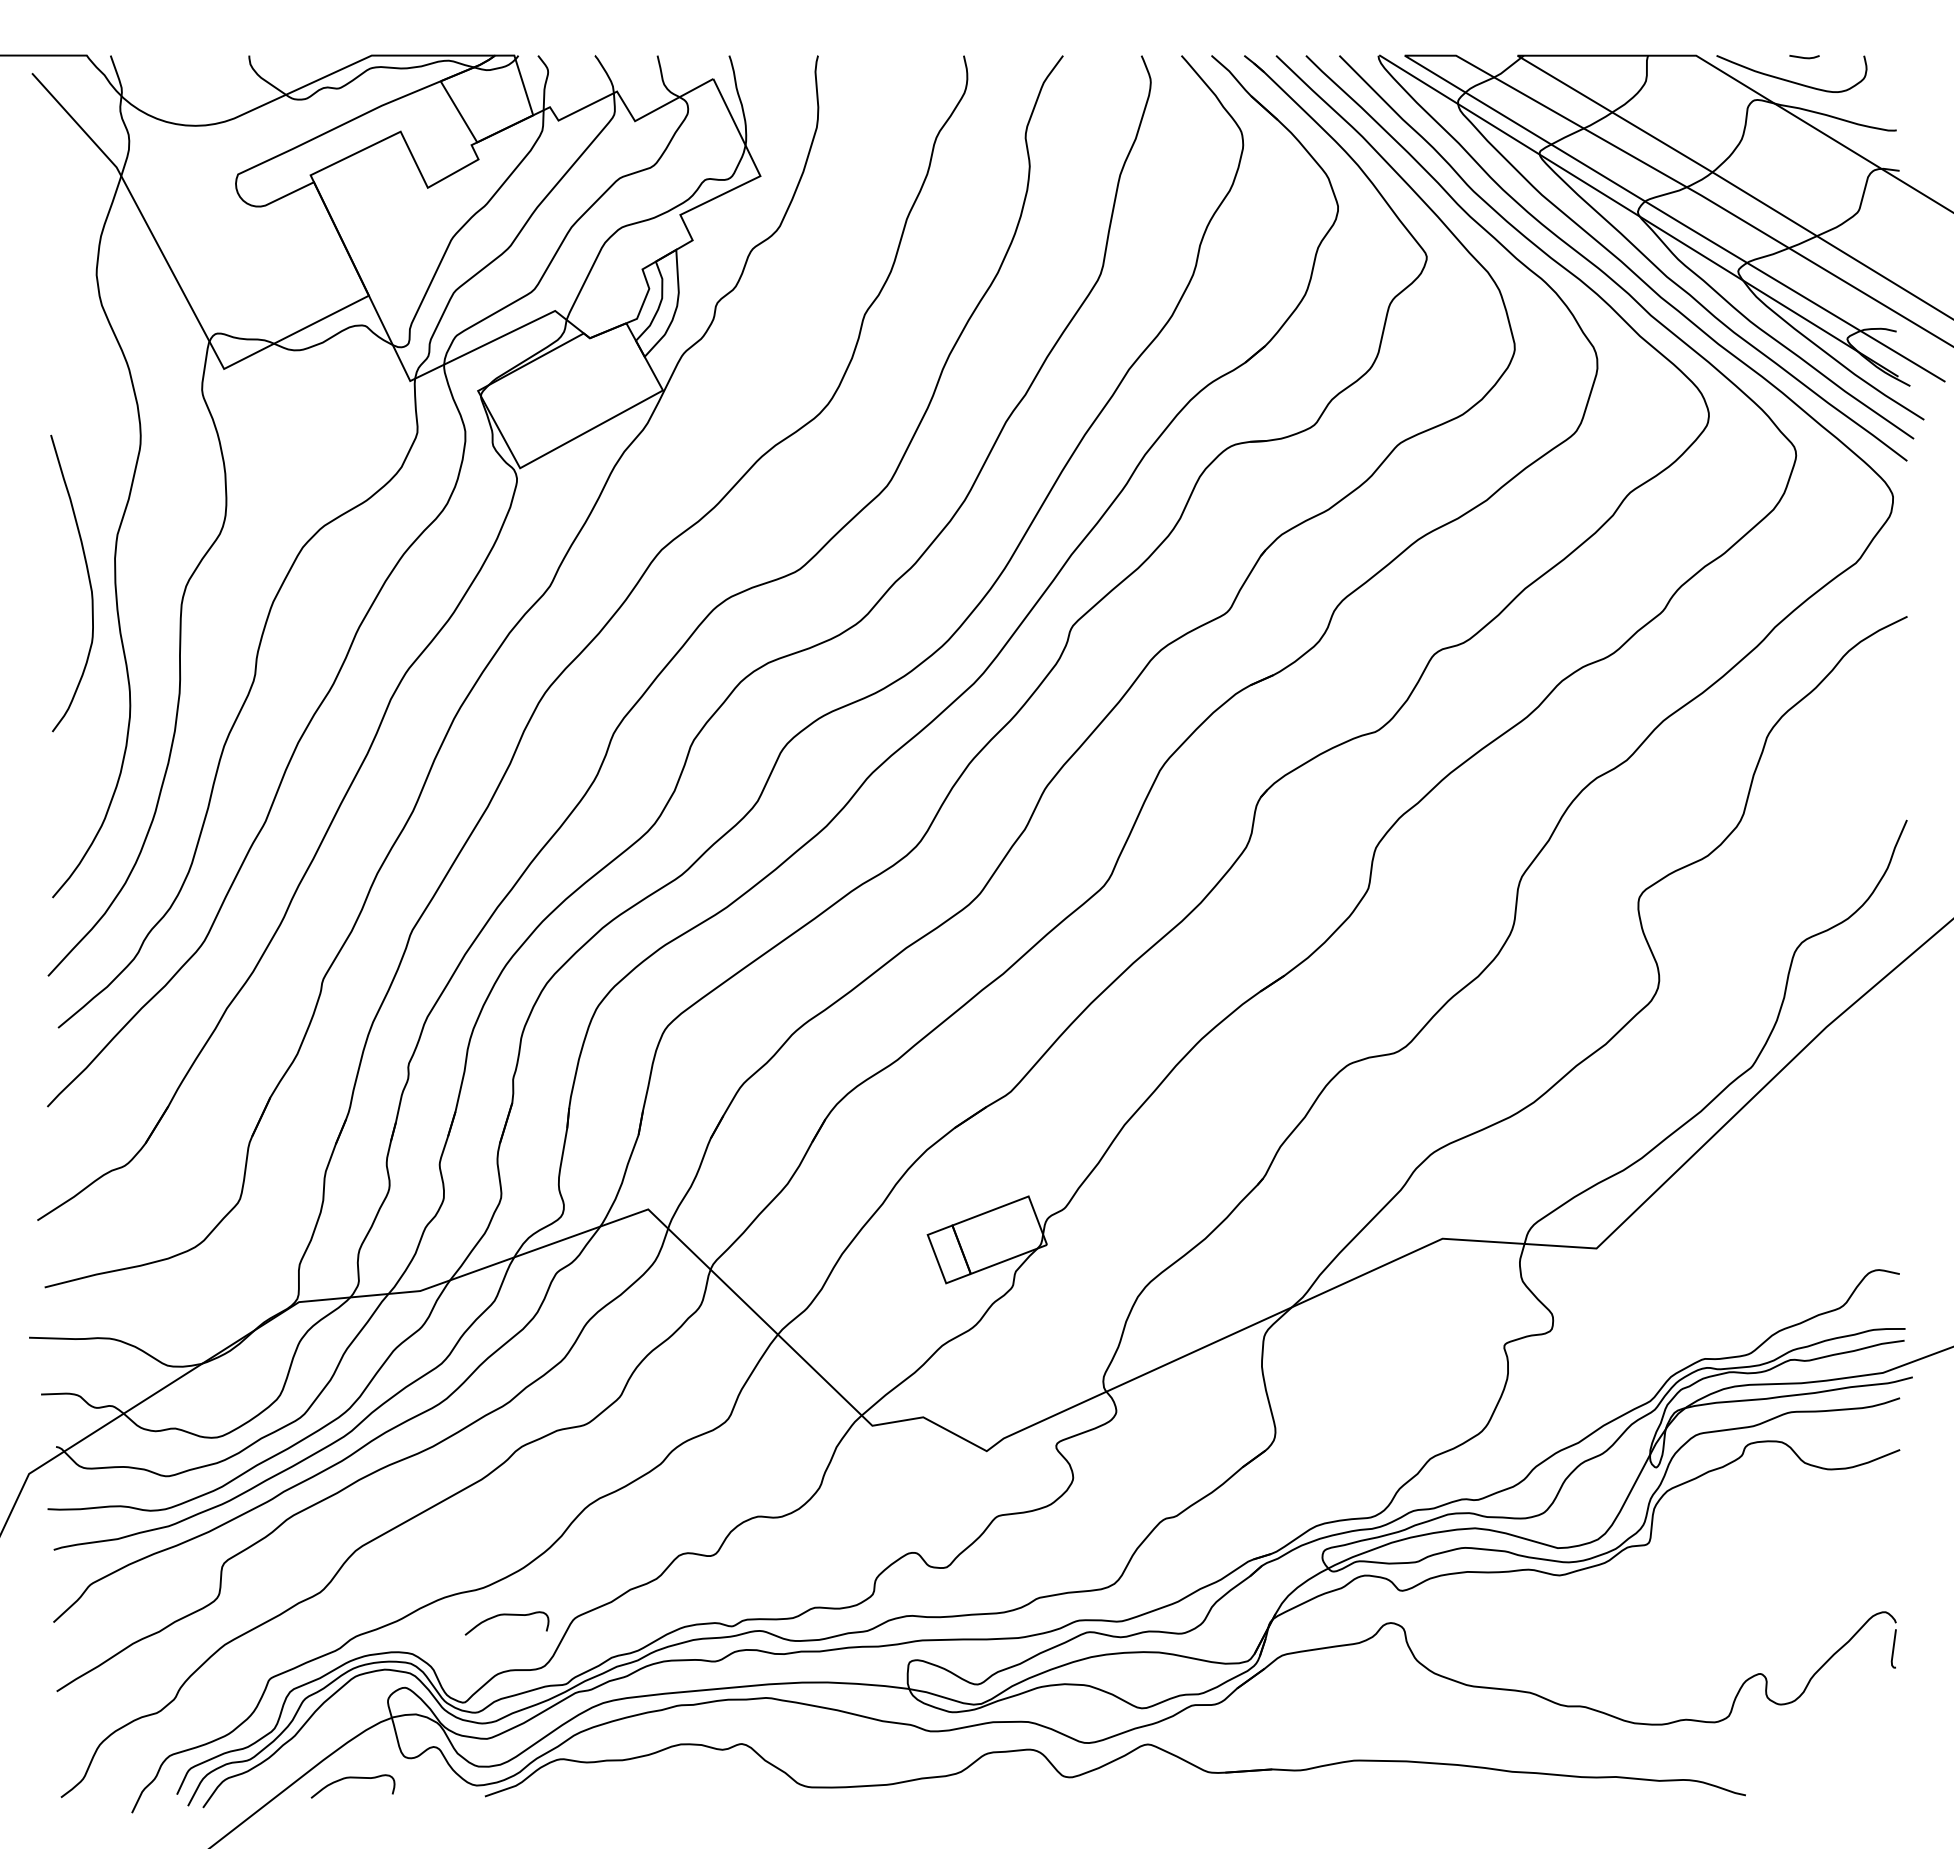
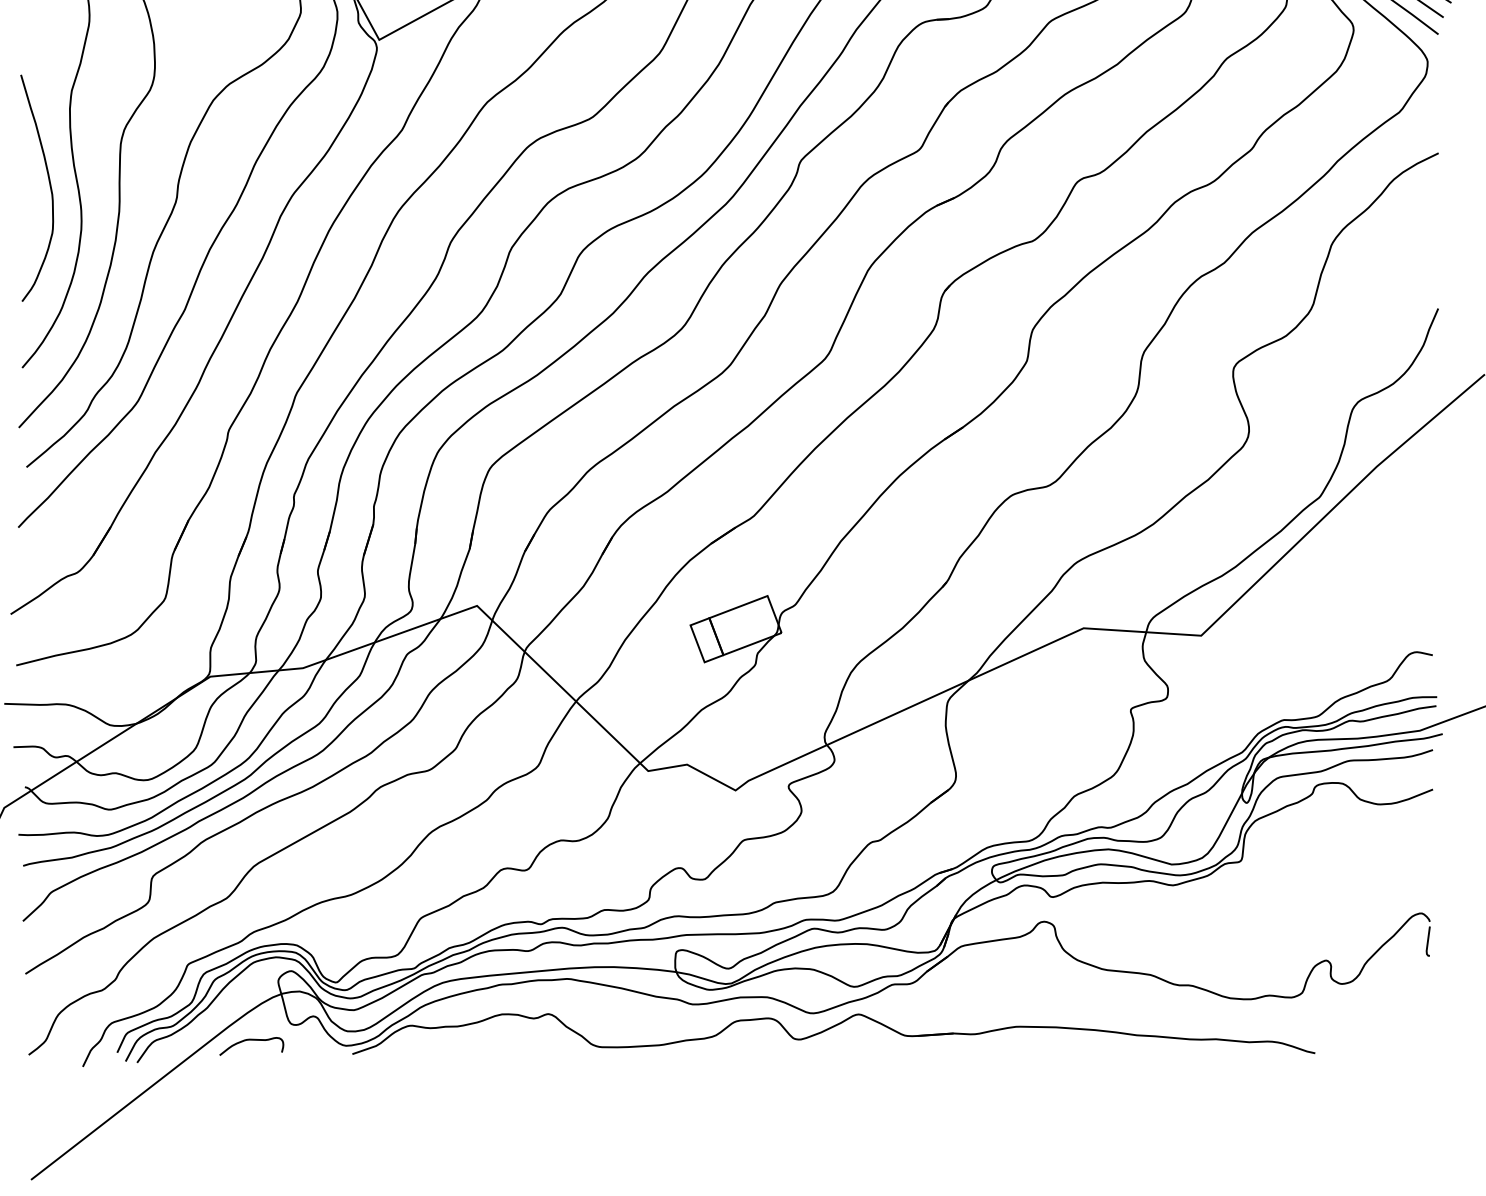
curve: (88, 580) -> (49, 185), moved
curve: (506, 1615) -> (368, 915), removed

